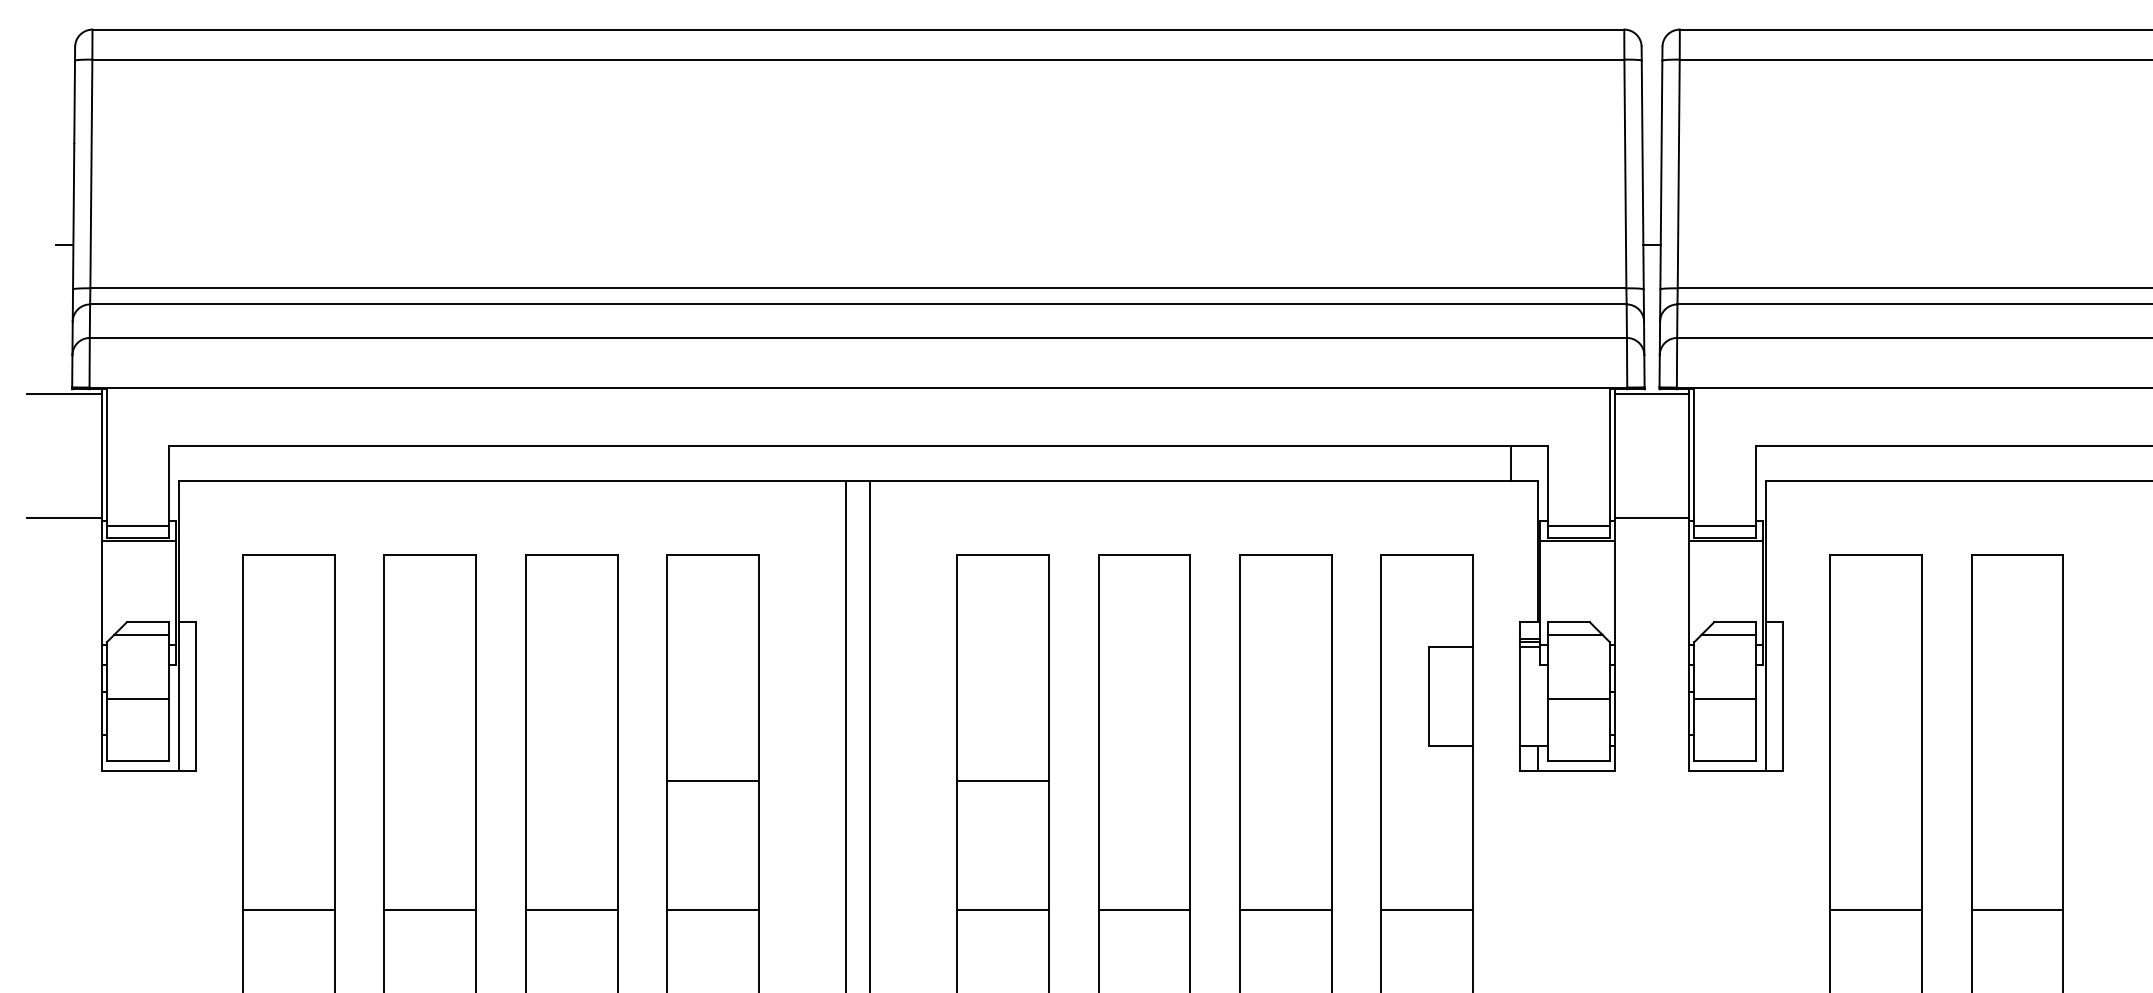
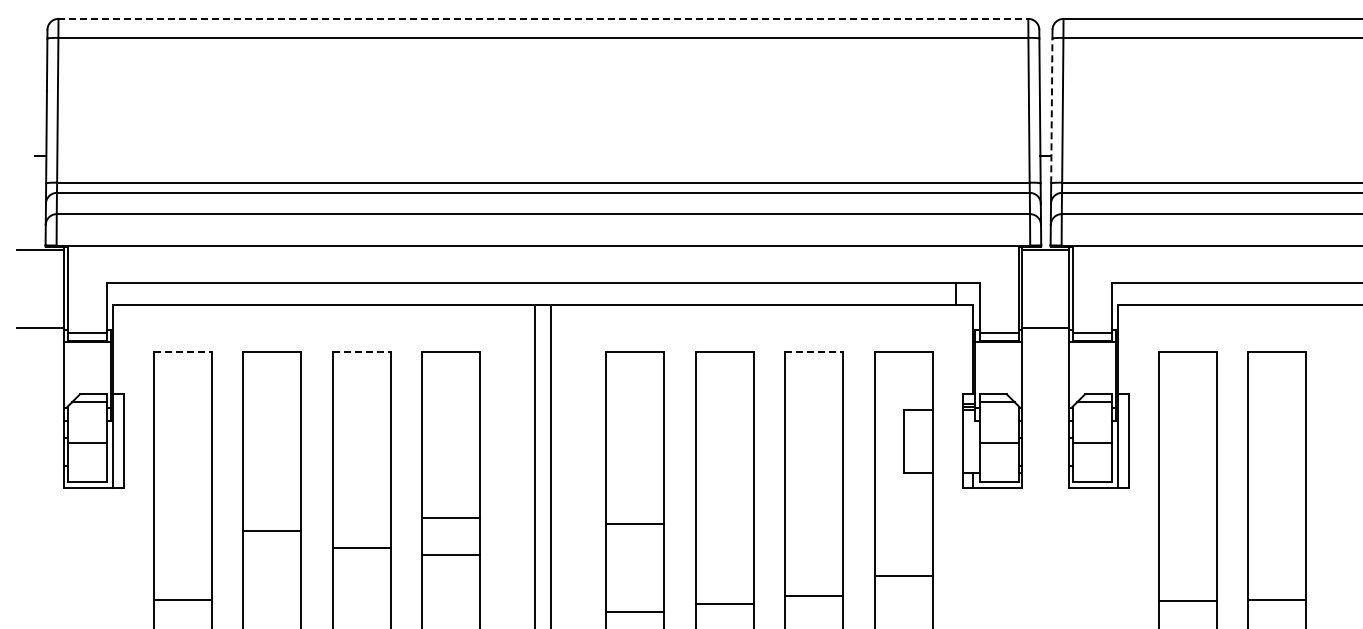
line: (858, 28) -> (543, 18), solid -> dashed
line: (1660, 174) -> (1051, 110), solid -> dashed
line: (289, 554) -> (183, 351), solid -> dashed
line: (572, 554) -> (362, 351), solid -> dashed
line: (1286, 554) -> (814, 351), solid -> dashed
line: (713, 780) -> (451, 517), moved
line: (1003, 780) -> (635, 523), moved
line: (288, 910) -> (182, 600), moved
line: (430, 910) -> (272, 531), moved
line: (571, 910) -> (361, 548), moved
line: (713, 910) -> (451, 555), moved
line: (1003, 910) -> (635, 612), moved
line: (1144, 910) -> (724, 604), moved
line: (1286, 910) -> (814, 596), moved
line: (1875, 910) -> (1187, 601), moved
line: (2017, 910) -> (1277, 600), moved

